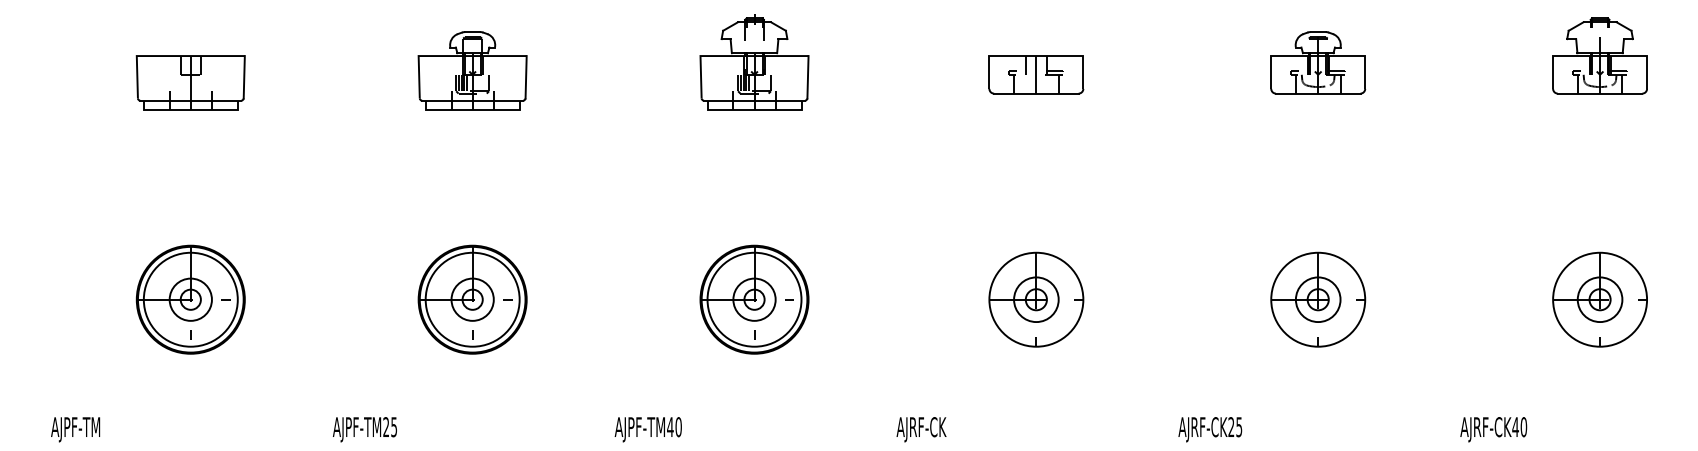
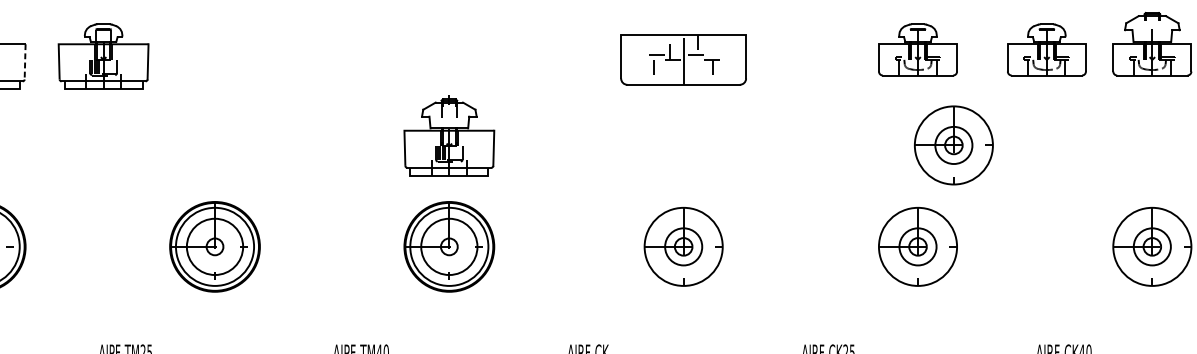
part: (754, 62) -> (449, 136), moved
part: (1473, 62) -> (1047, 49), added
part: (472, 70) -> (103, 56), moved
part: (1036, 74) -> (683, 59), size x1.6
line: (244, 77) -> (25, 62), solid -> dashed
part: (1361, 177) -> (953, 145), added
circle: (472, 299) -> (214, 246), size x1.6
circle: (754, 299) -> (449, 246), size x1.6

